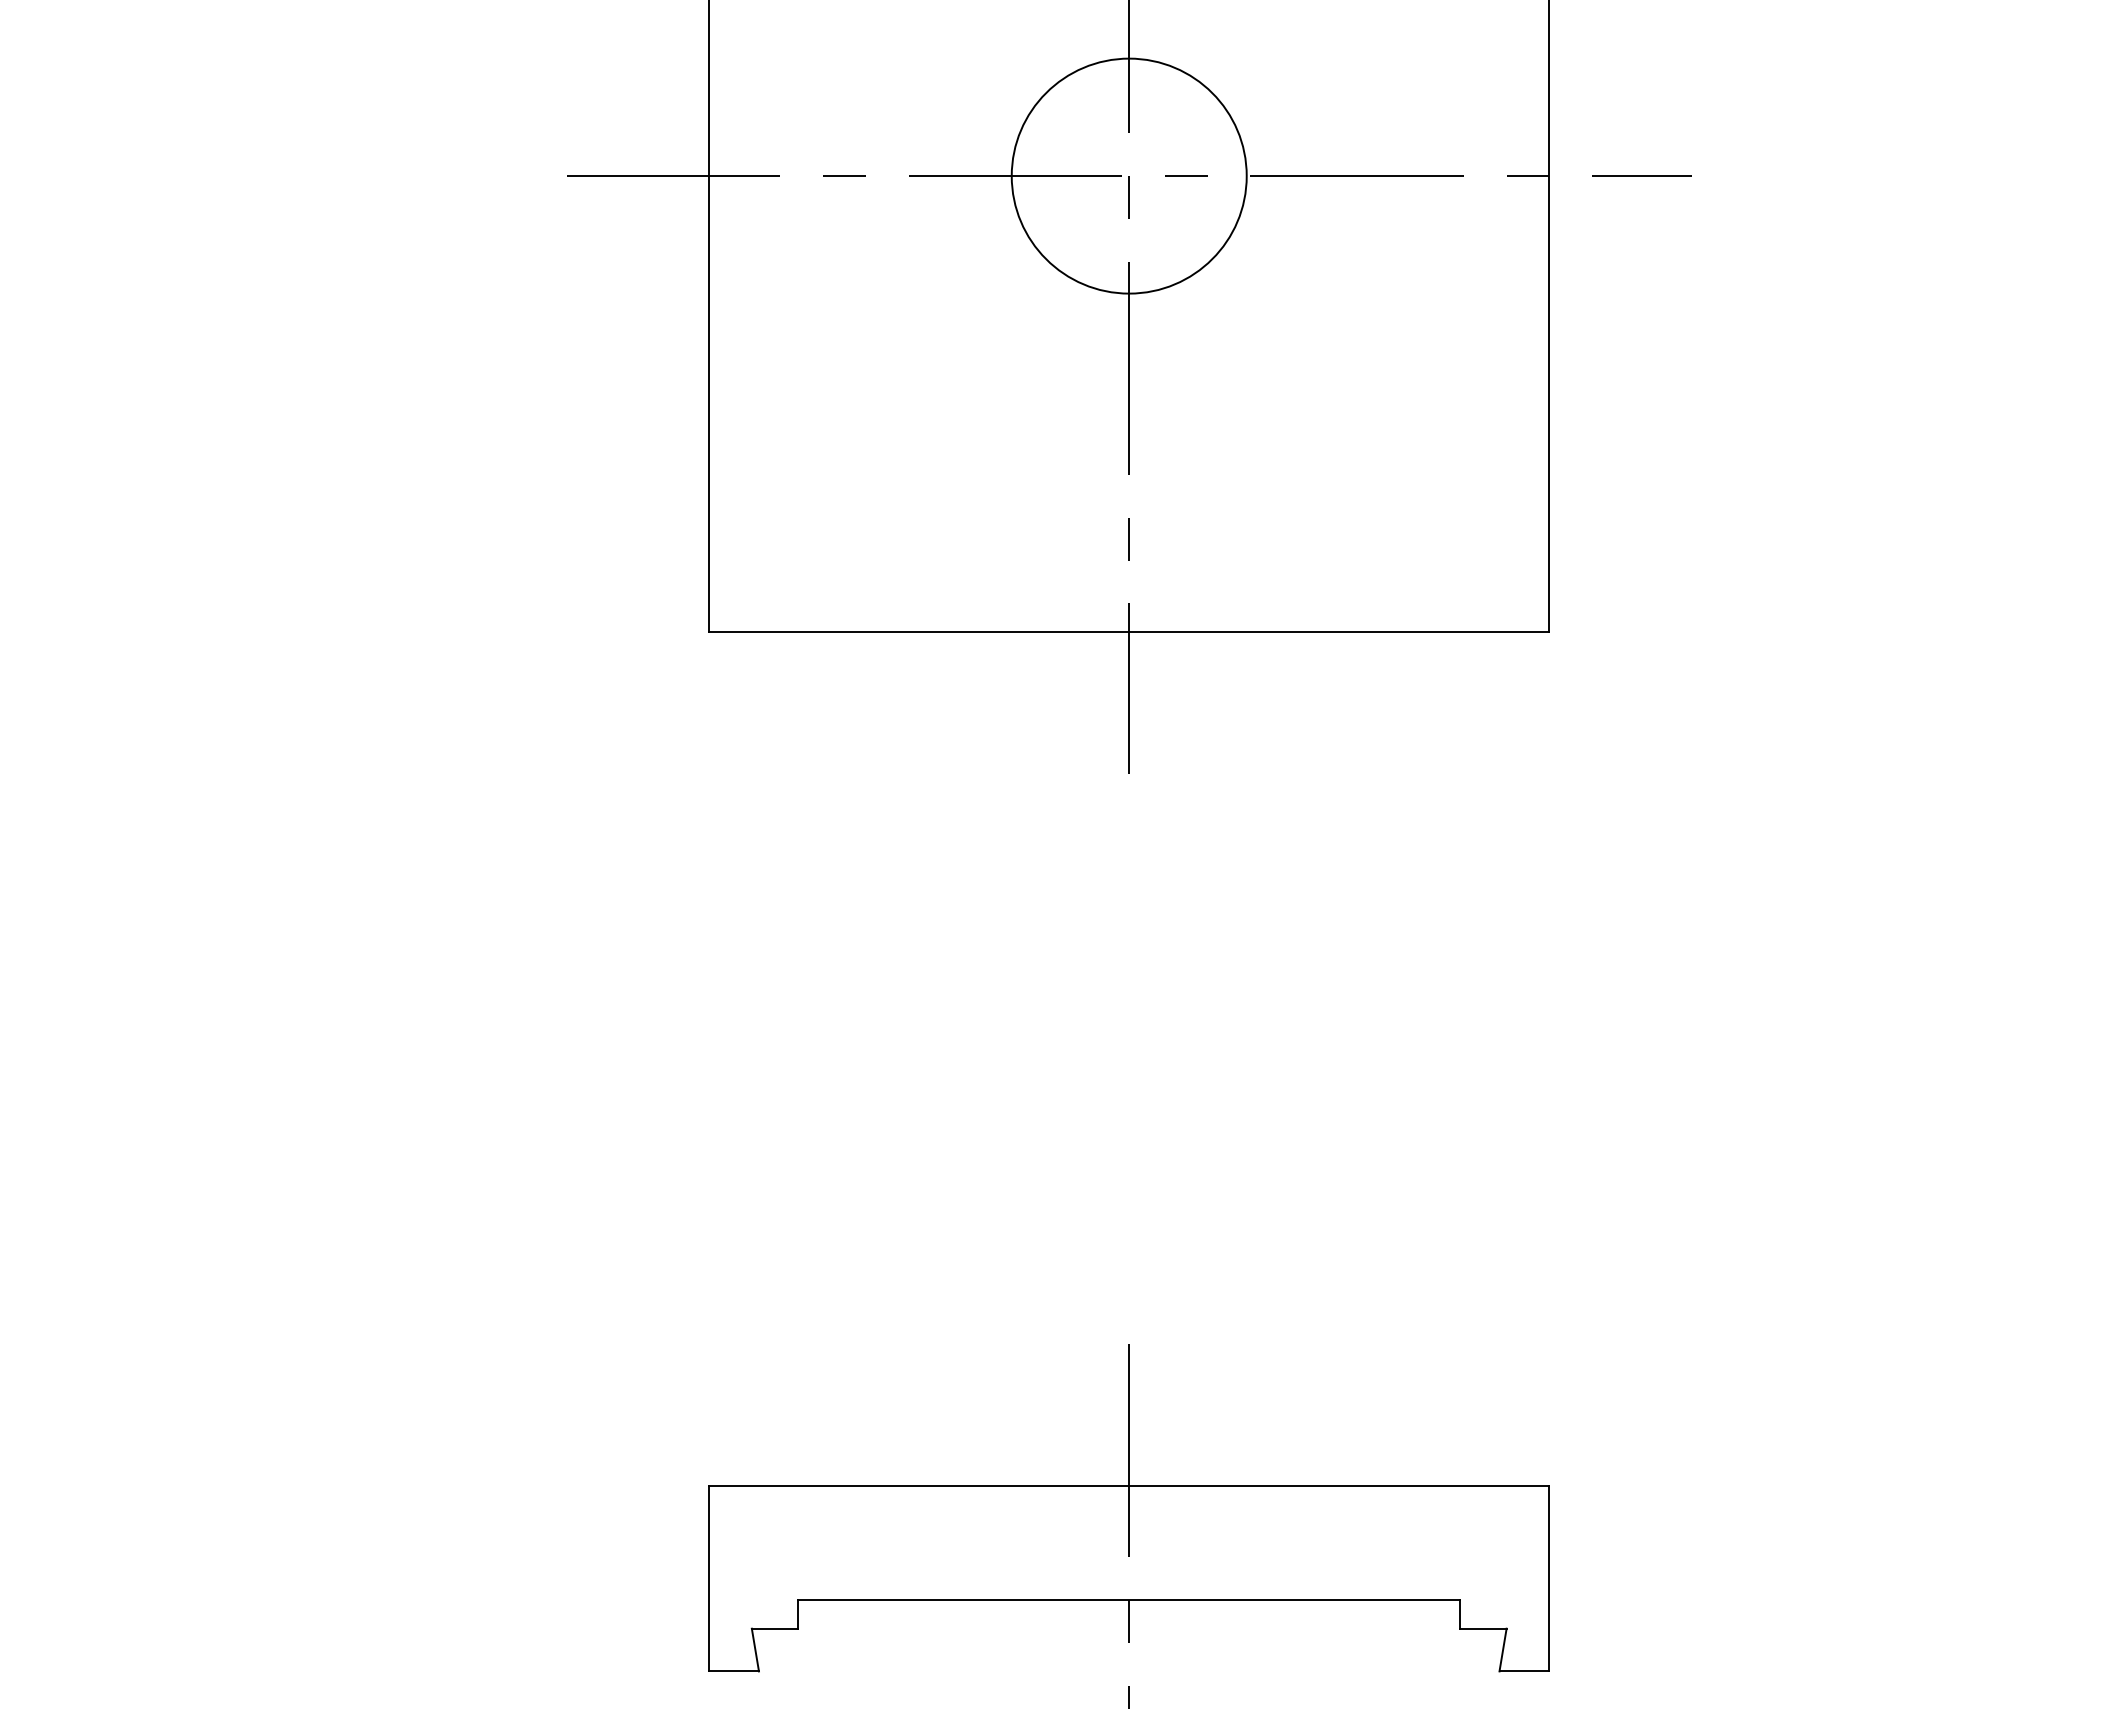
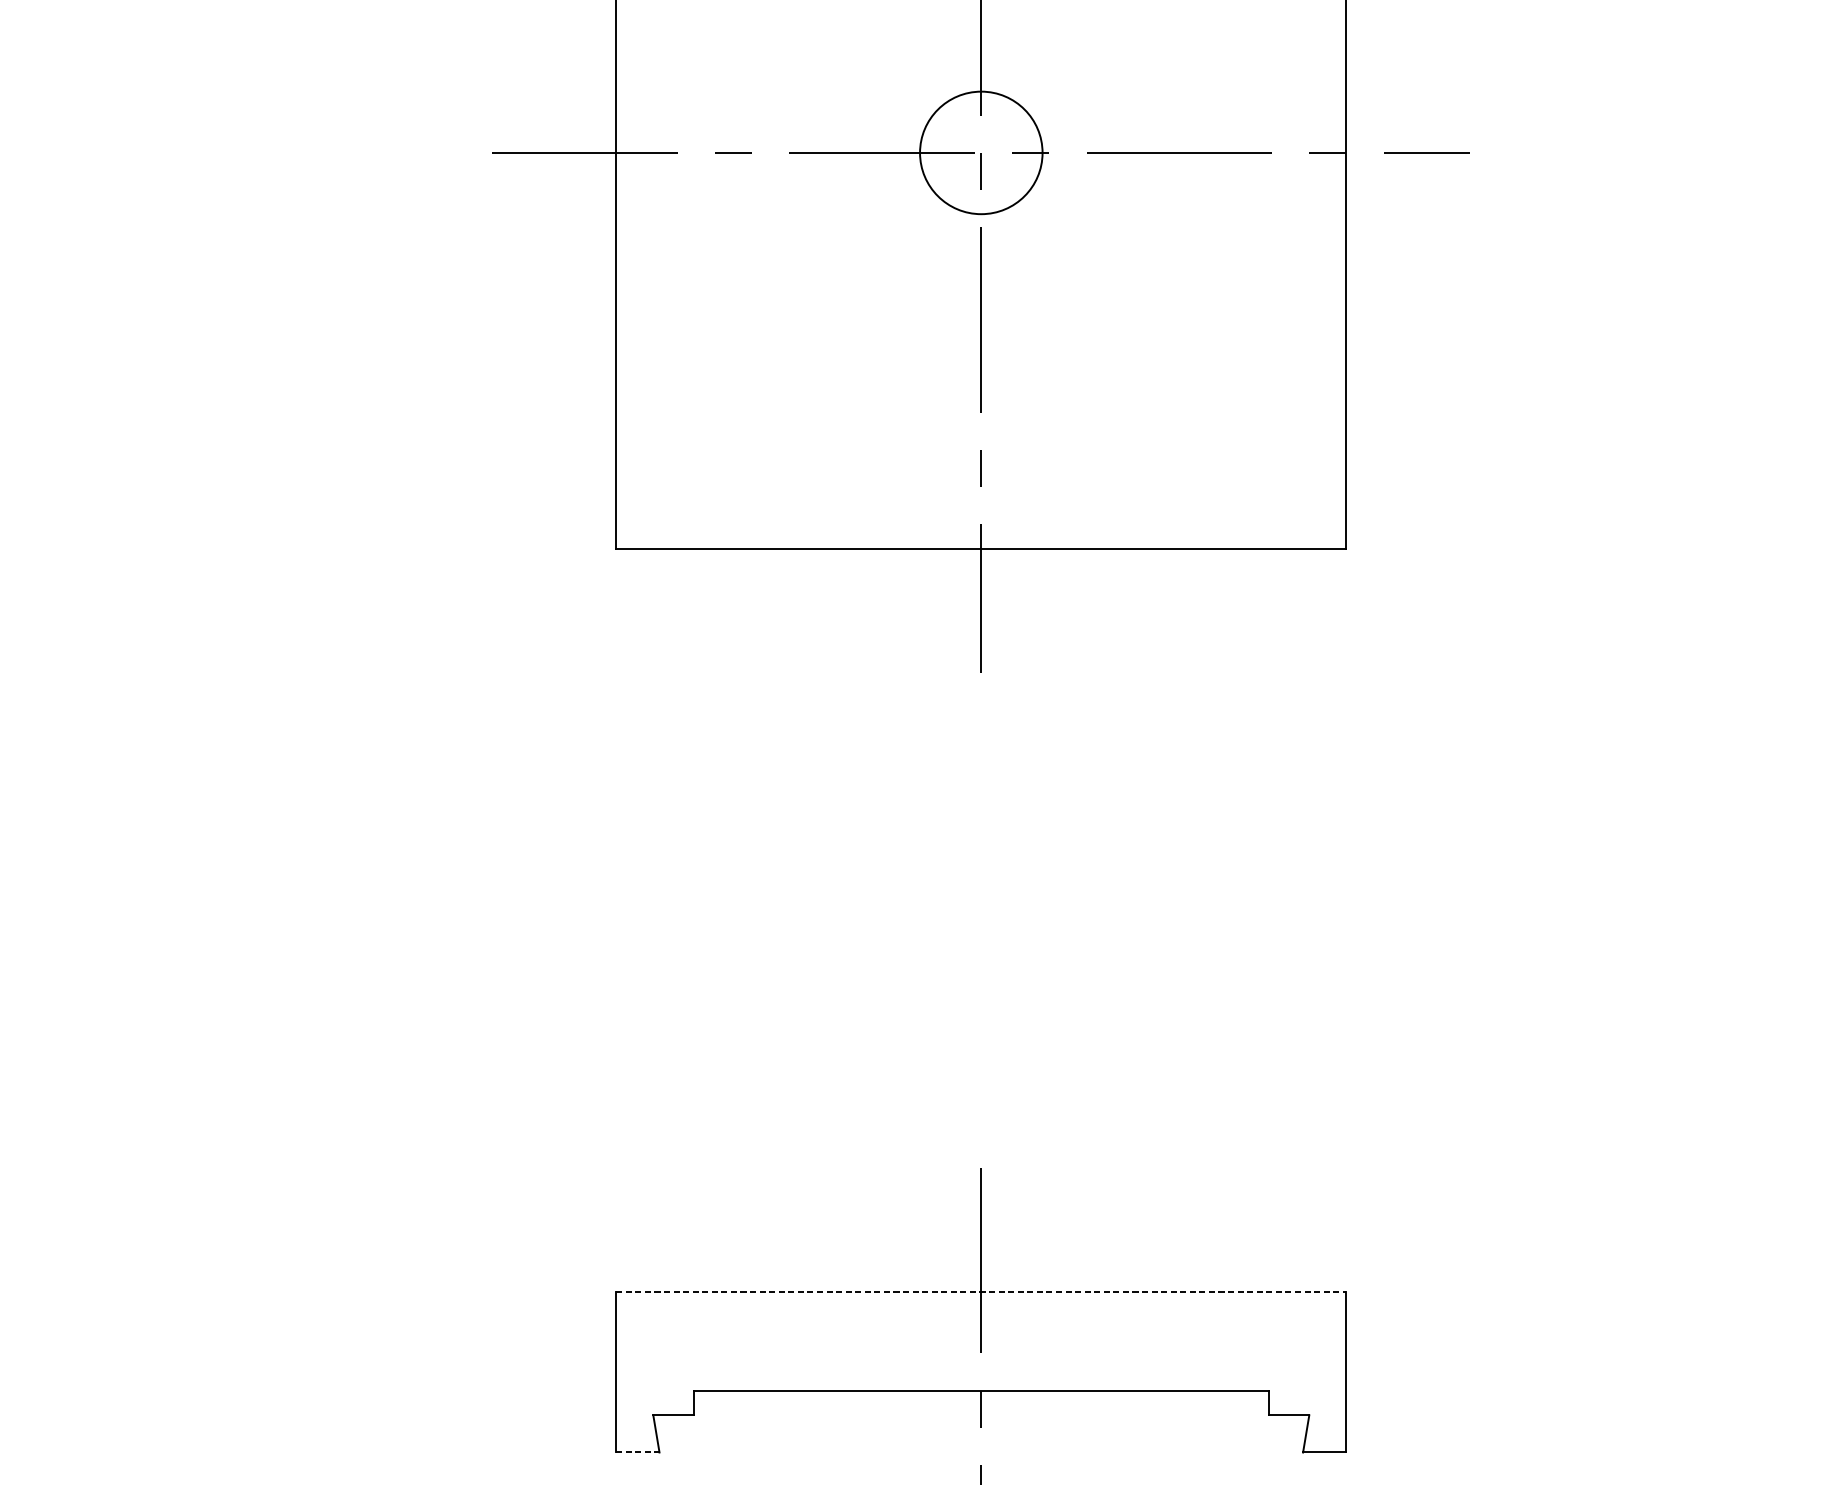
circle: (1128, 175) -> (980, 152), size x0.6
line: (1129, 1486) -> (981, 1291), solid -> dashed
line: (734, 1671) -> (638, 1452), solid -> dashed

